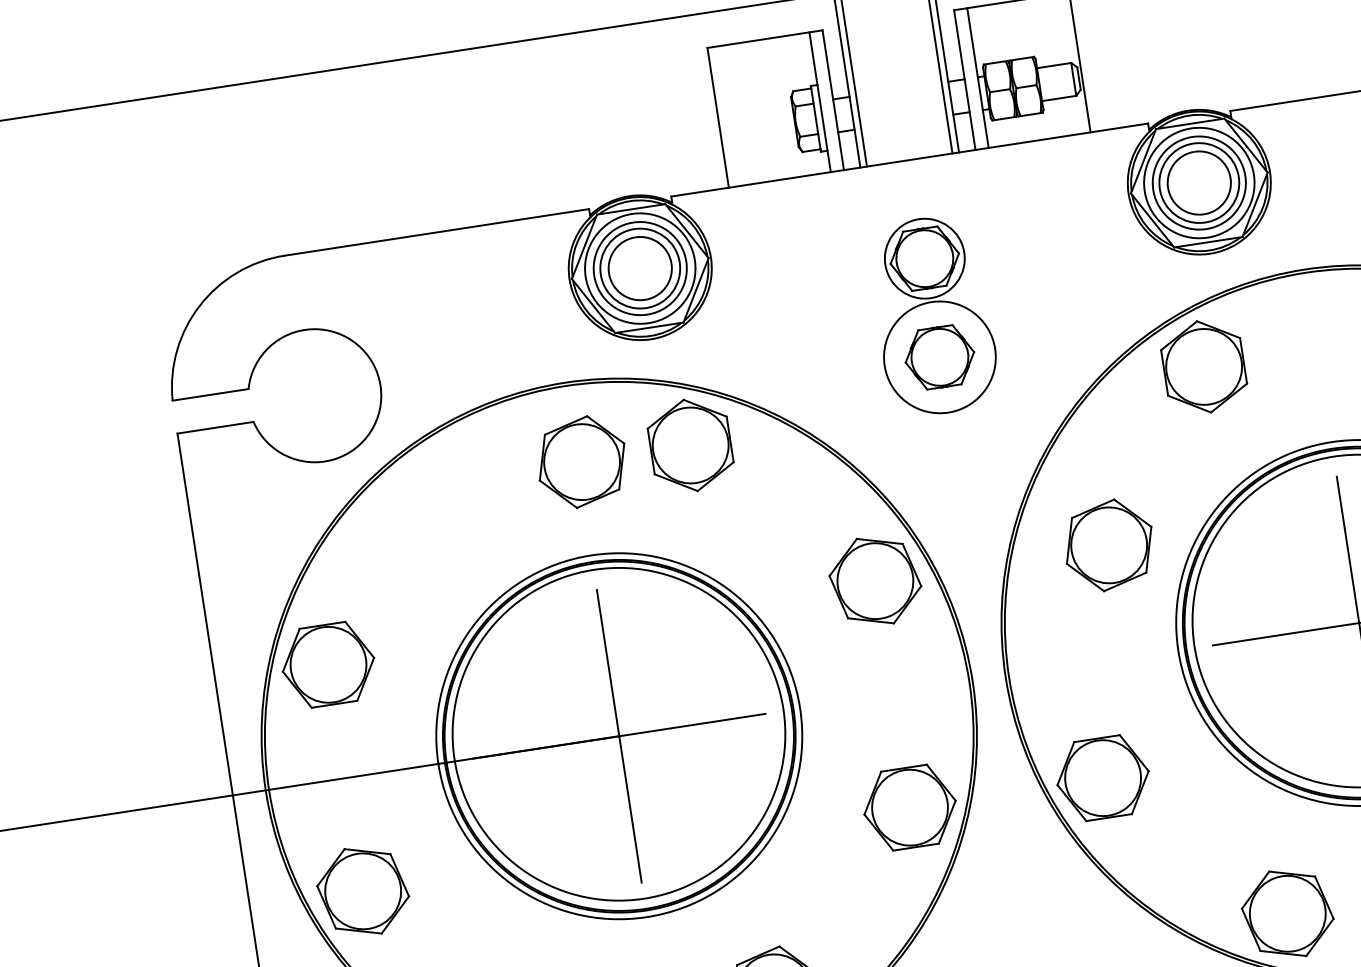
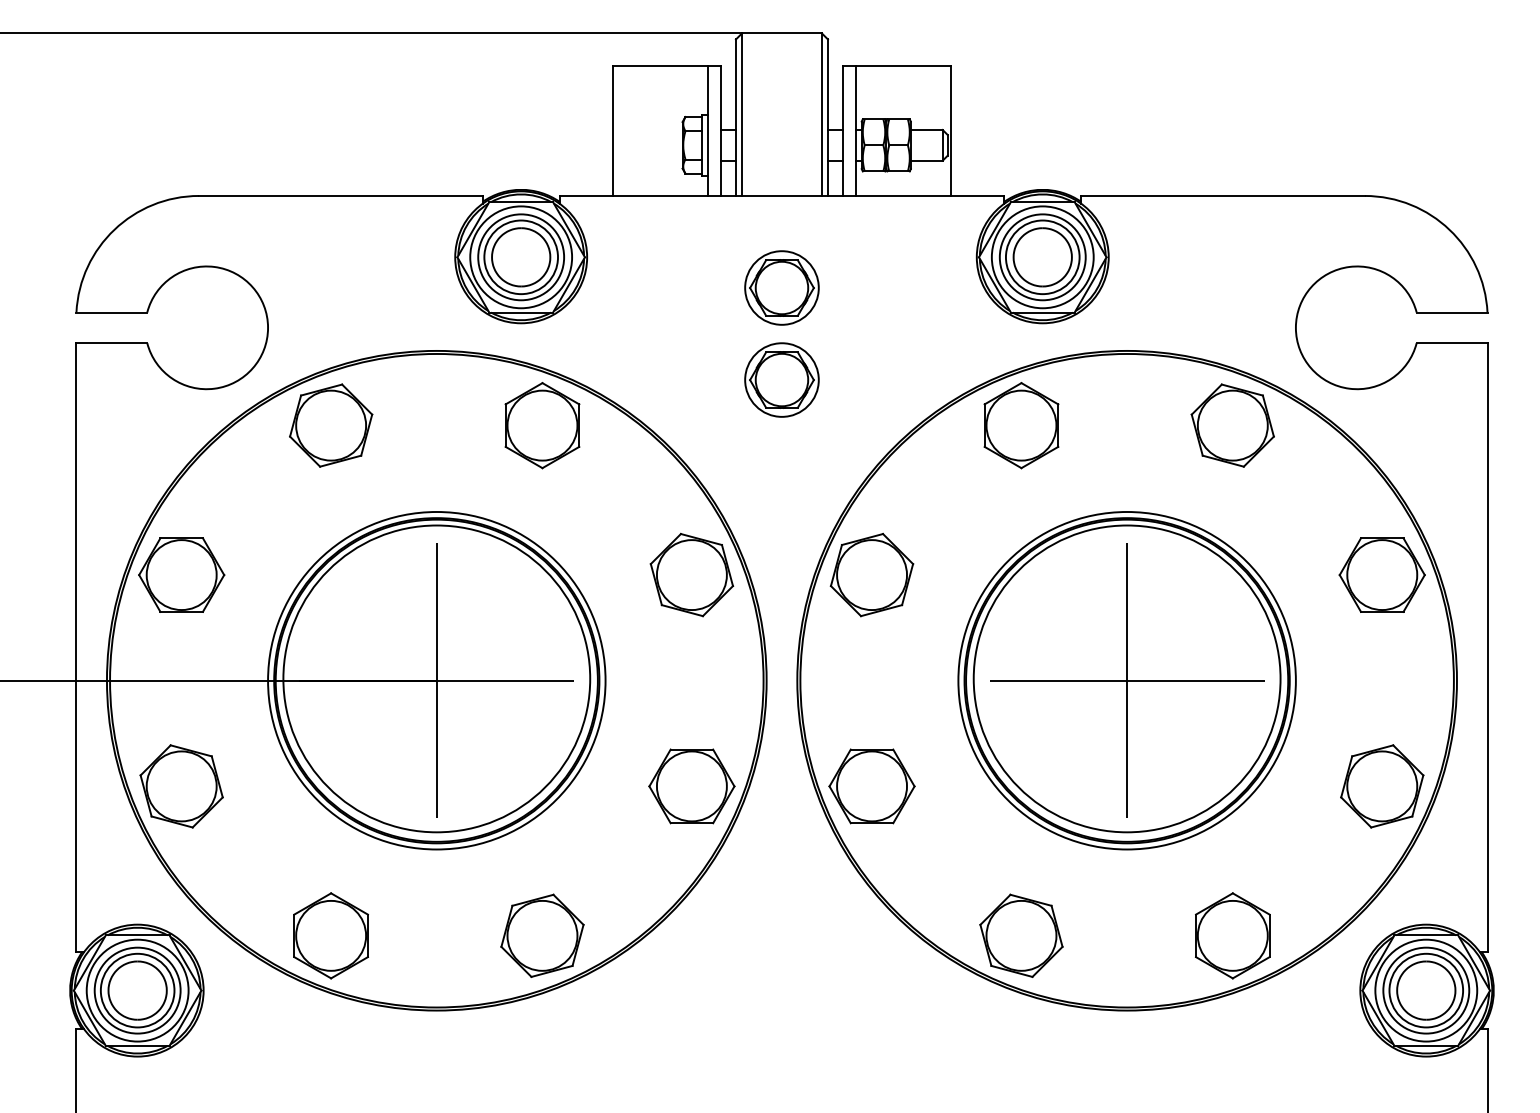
circle: (939, 356) -> (781, 379), size x0.71
part: (582, 461) -> (331, 425), moved
part: (1108, 544) -> (871, 574), moved

